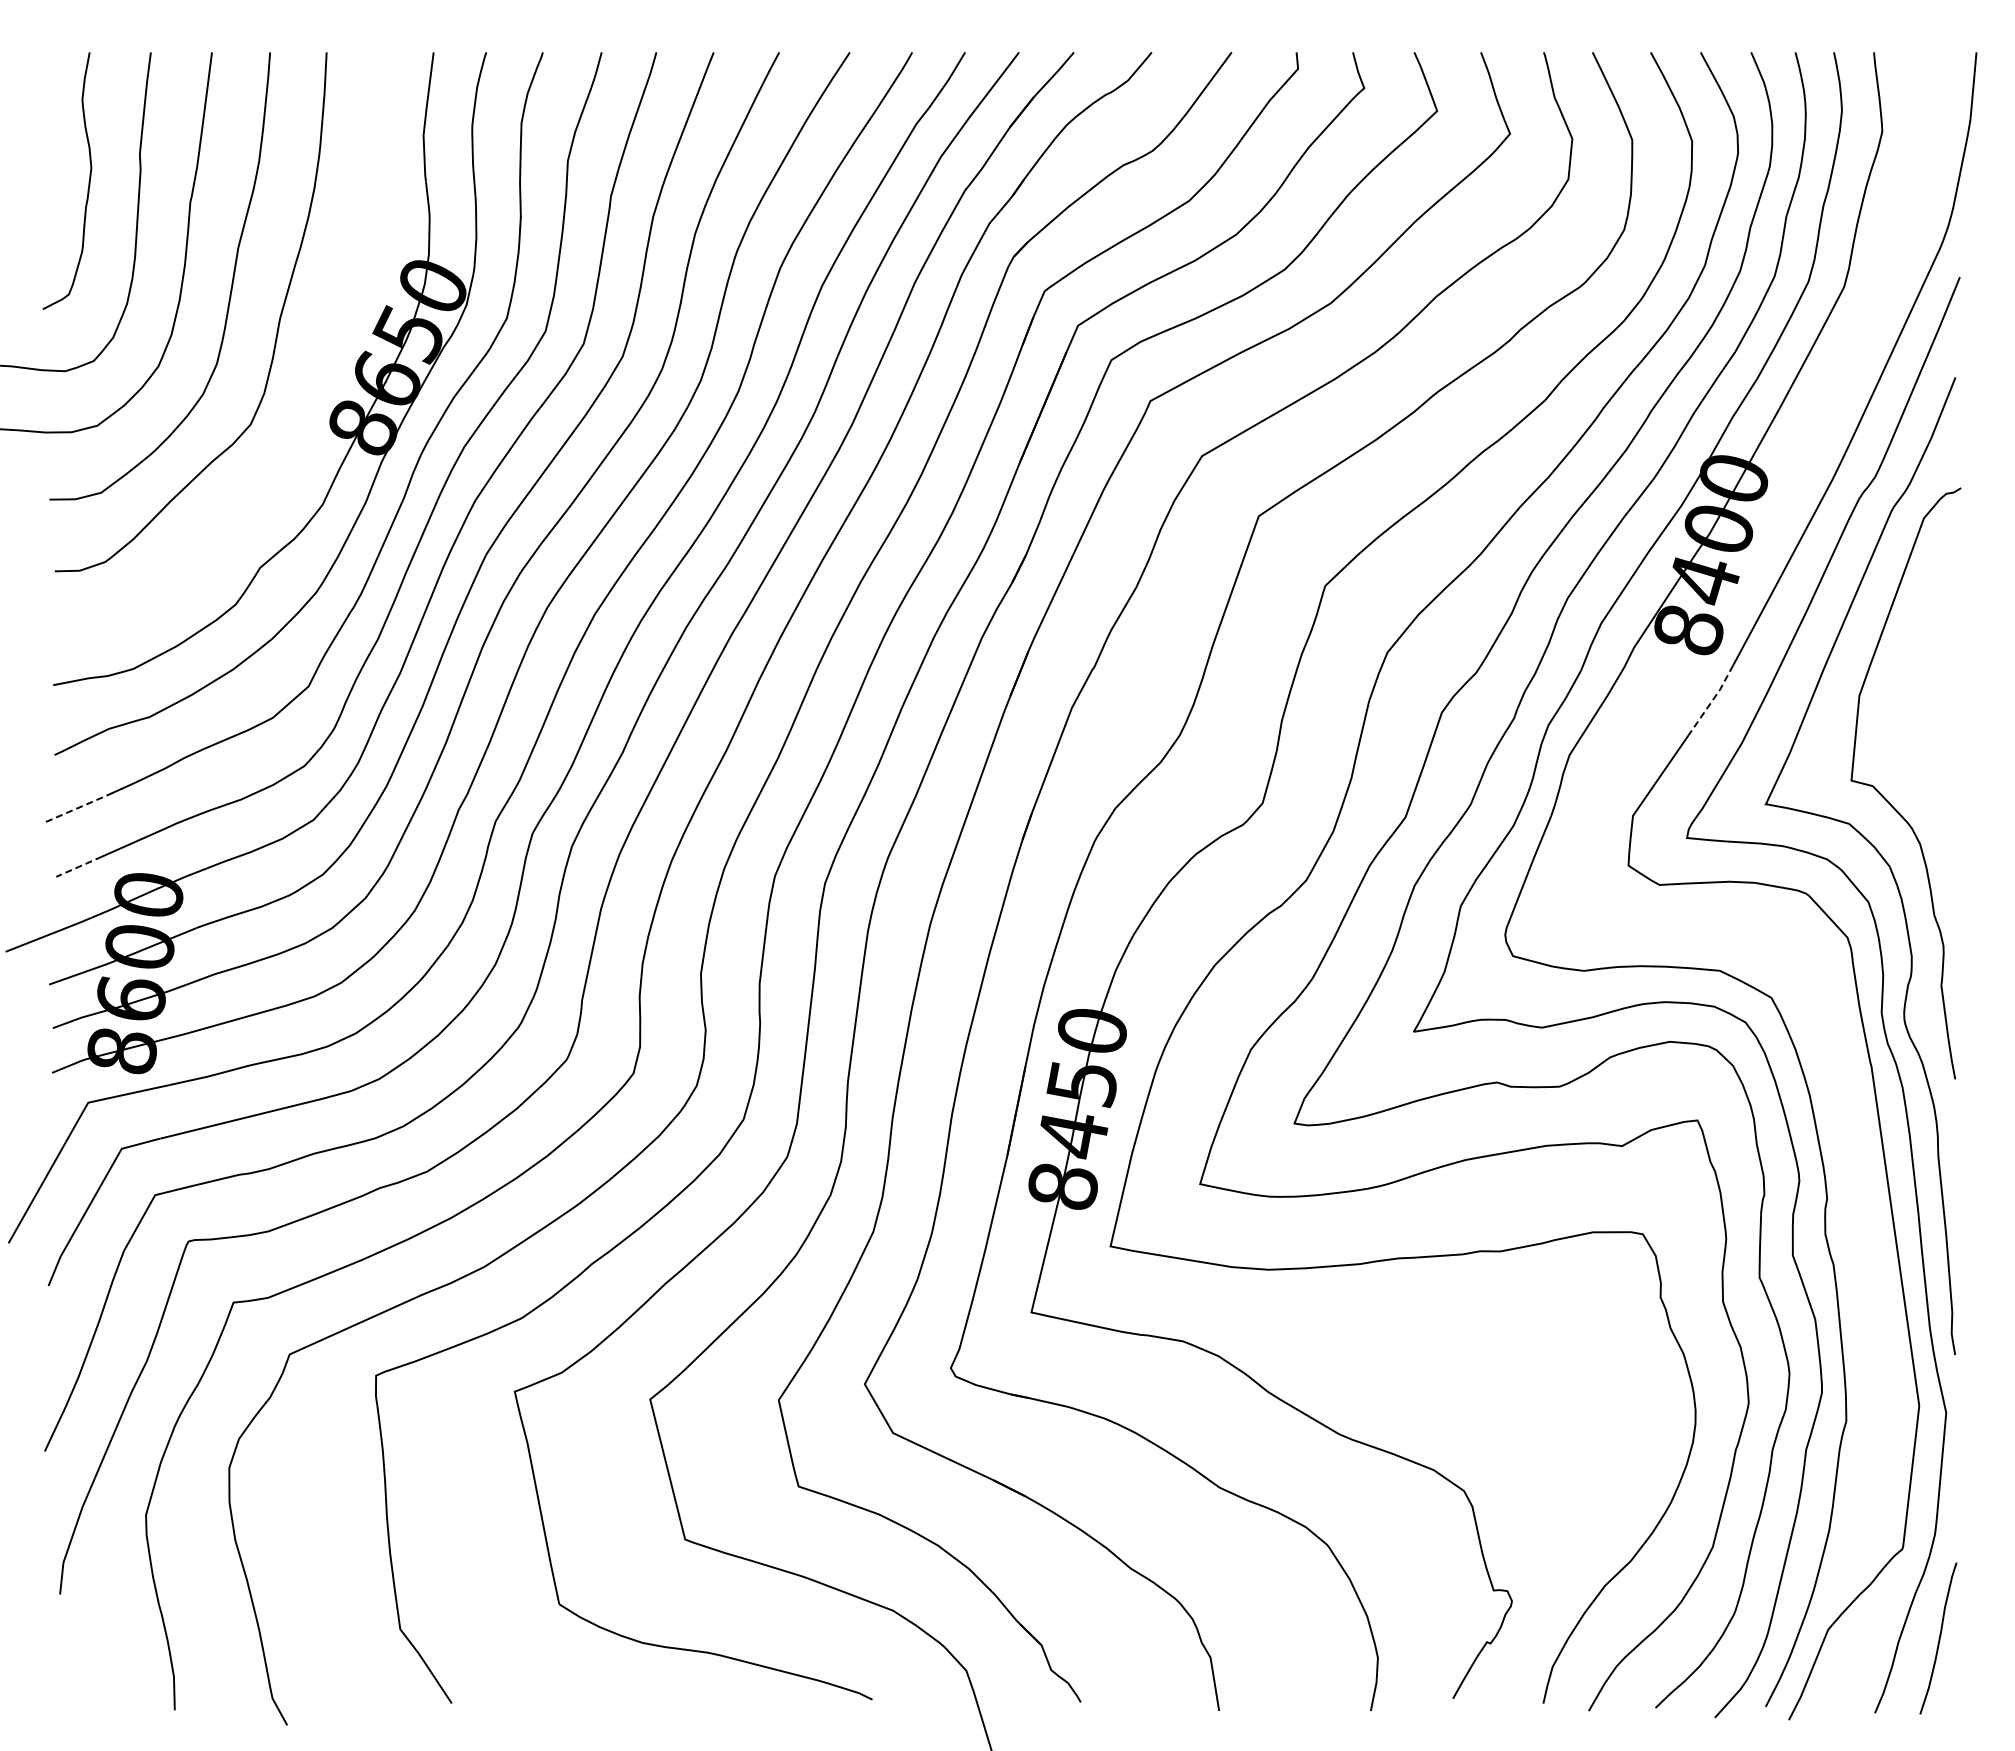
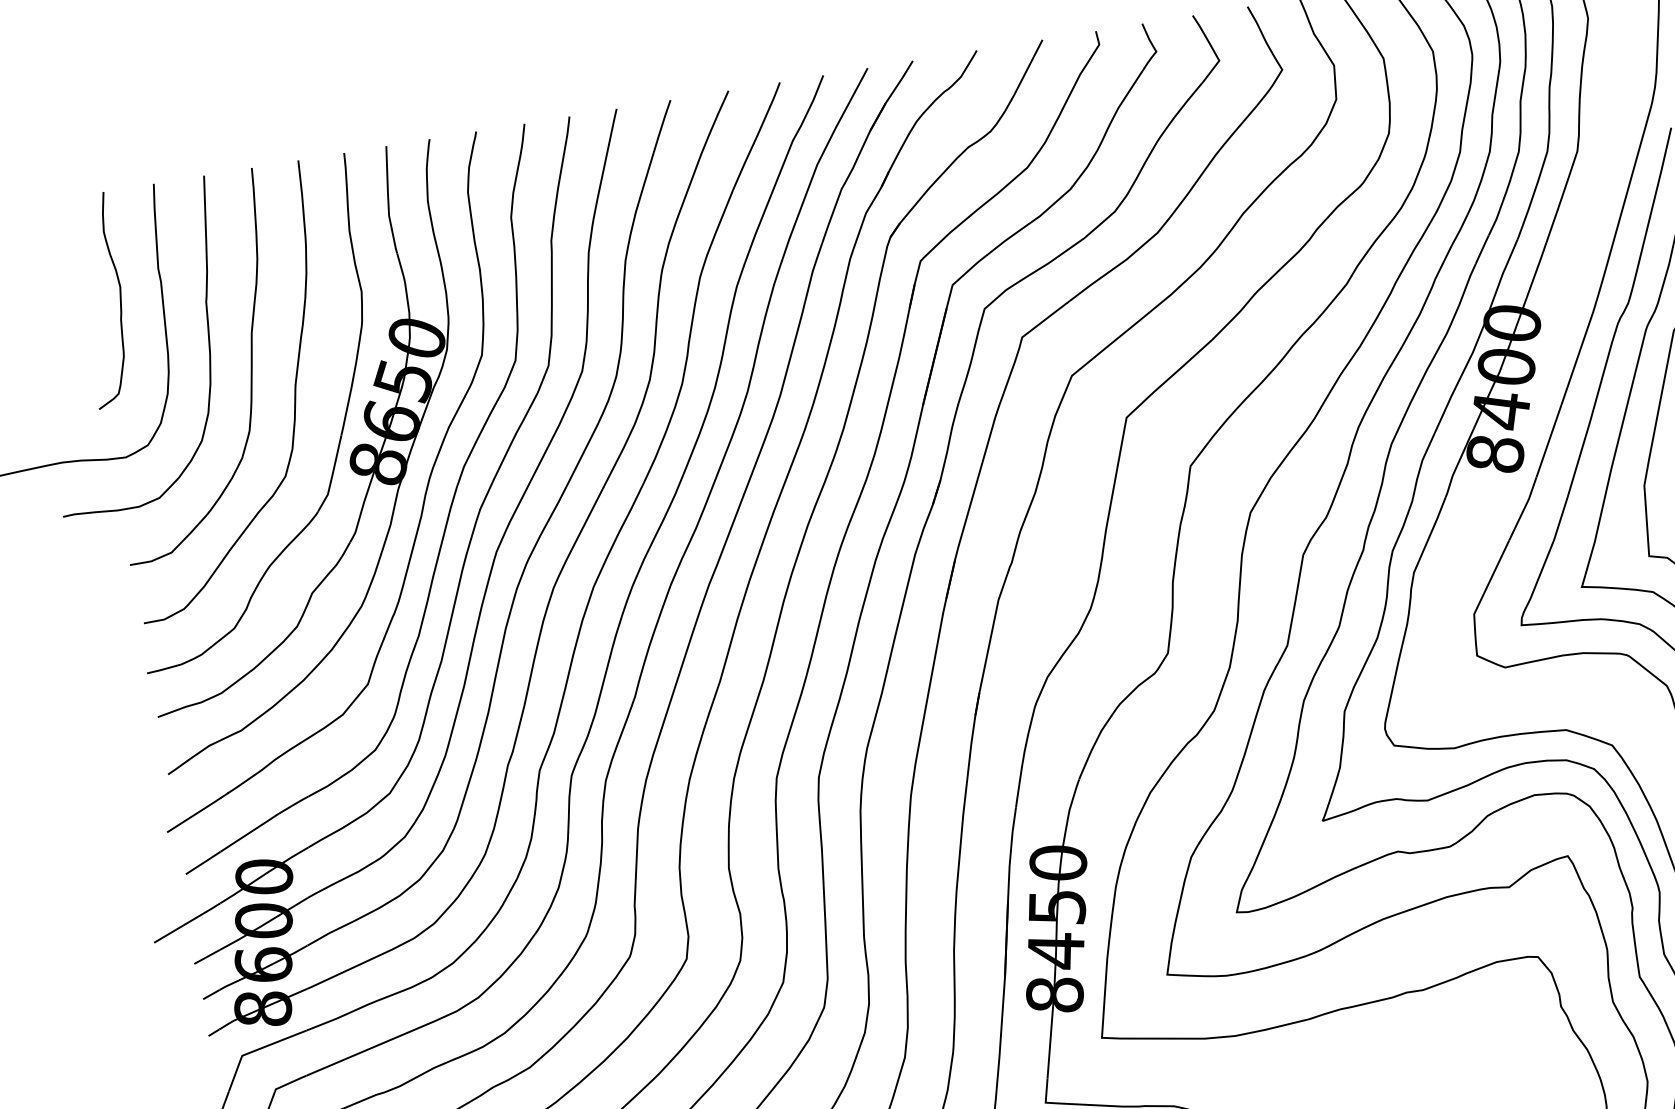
part: (323, 386) -> (340, 435), added
line: (1712, 701) -> (1524, 509), dashed -> solid
line: (77, 808) -> (194, 815), dashed -> solid
line: (79, 866) -> (203, 862), dashed -> solid

